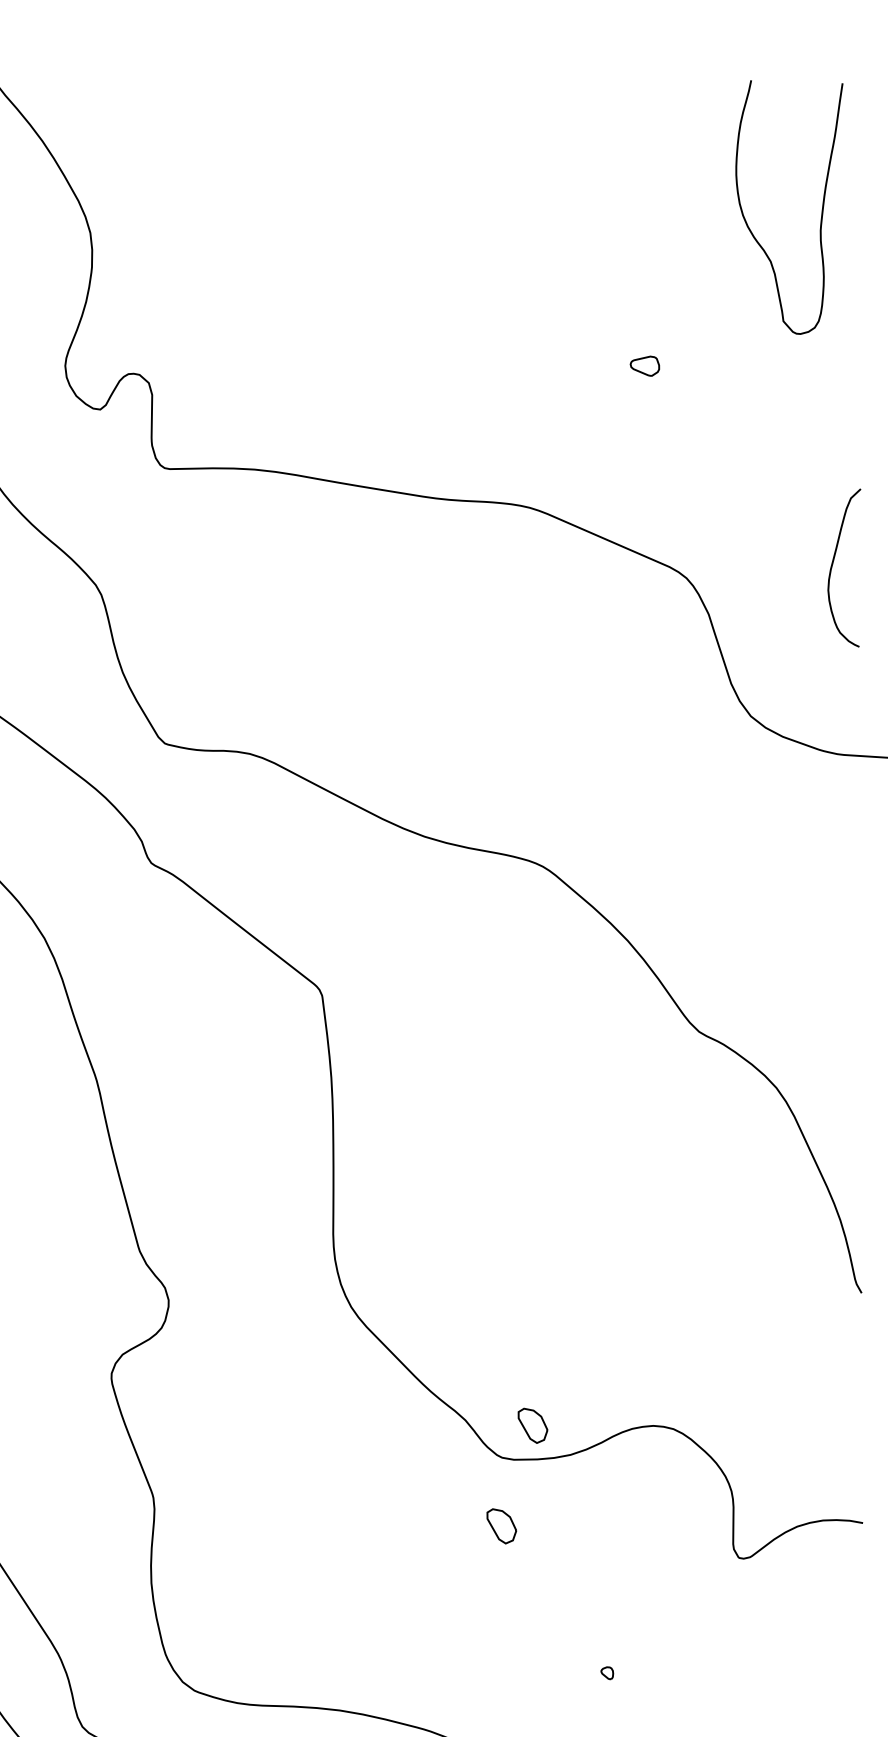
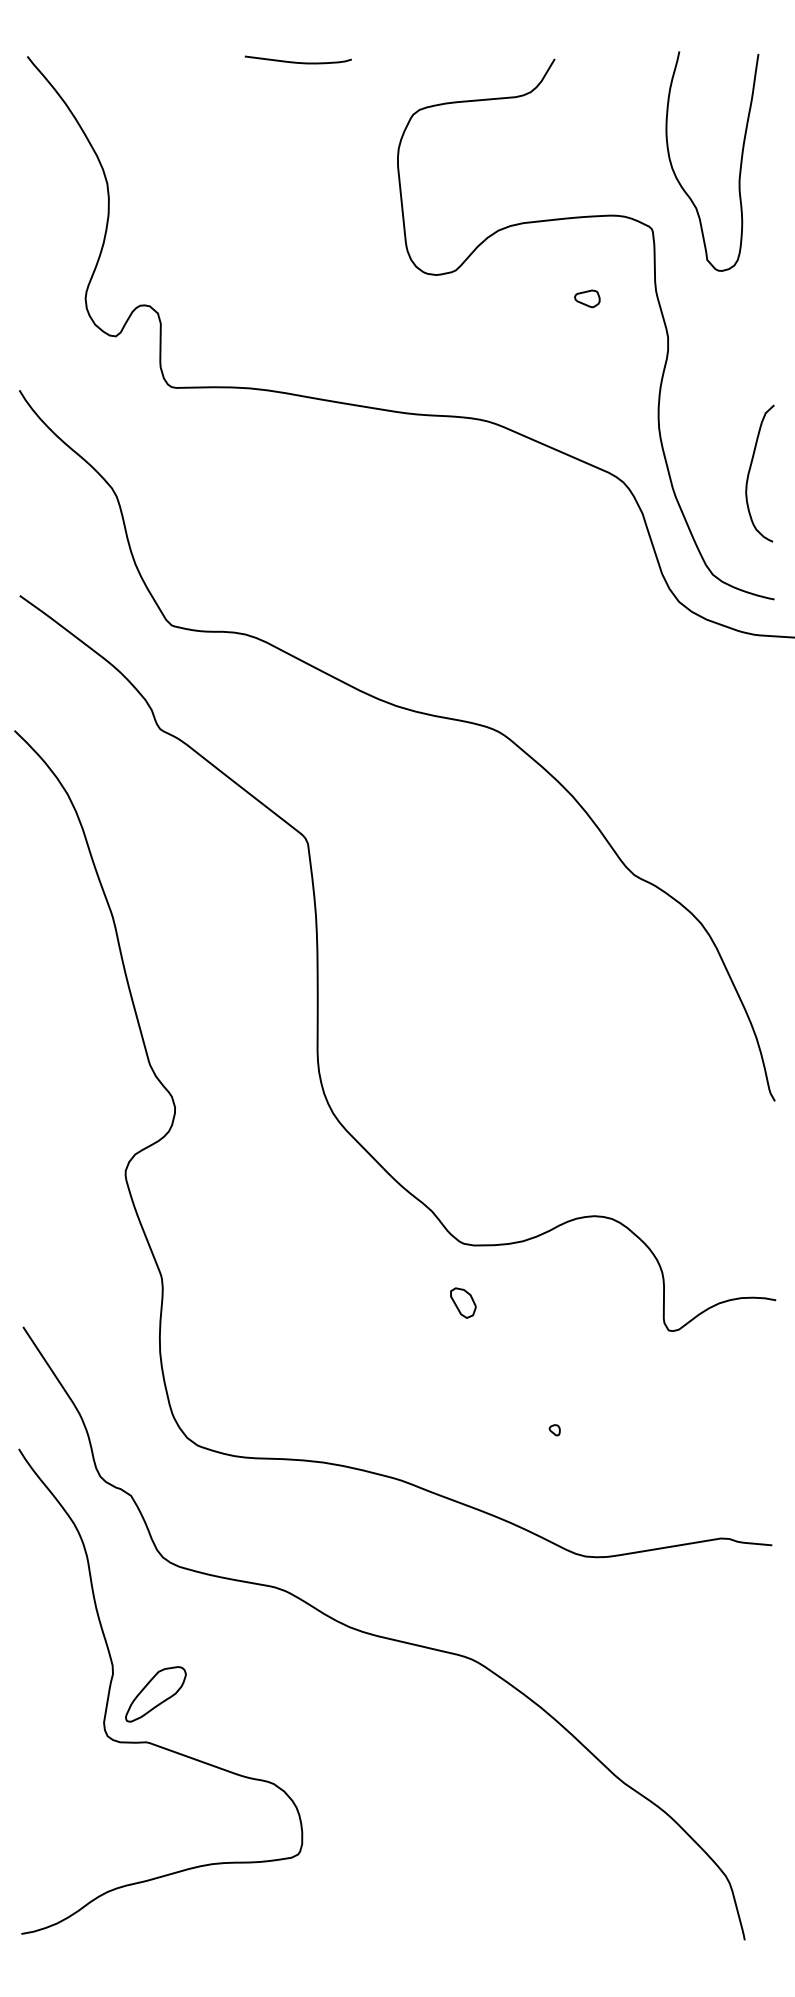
curve: (308, 92) -> (296, 61), added
curve: (727, 373) -> (658, 305), added
part: (533, 1425) -> (490, 1215), removed

